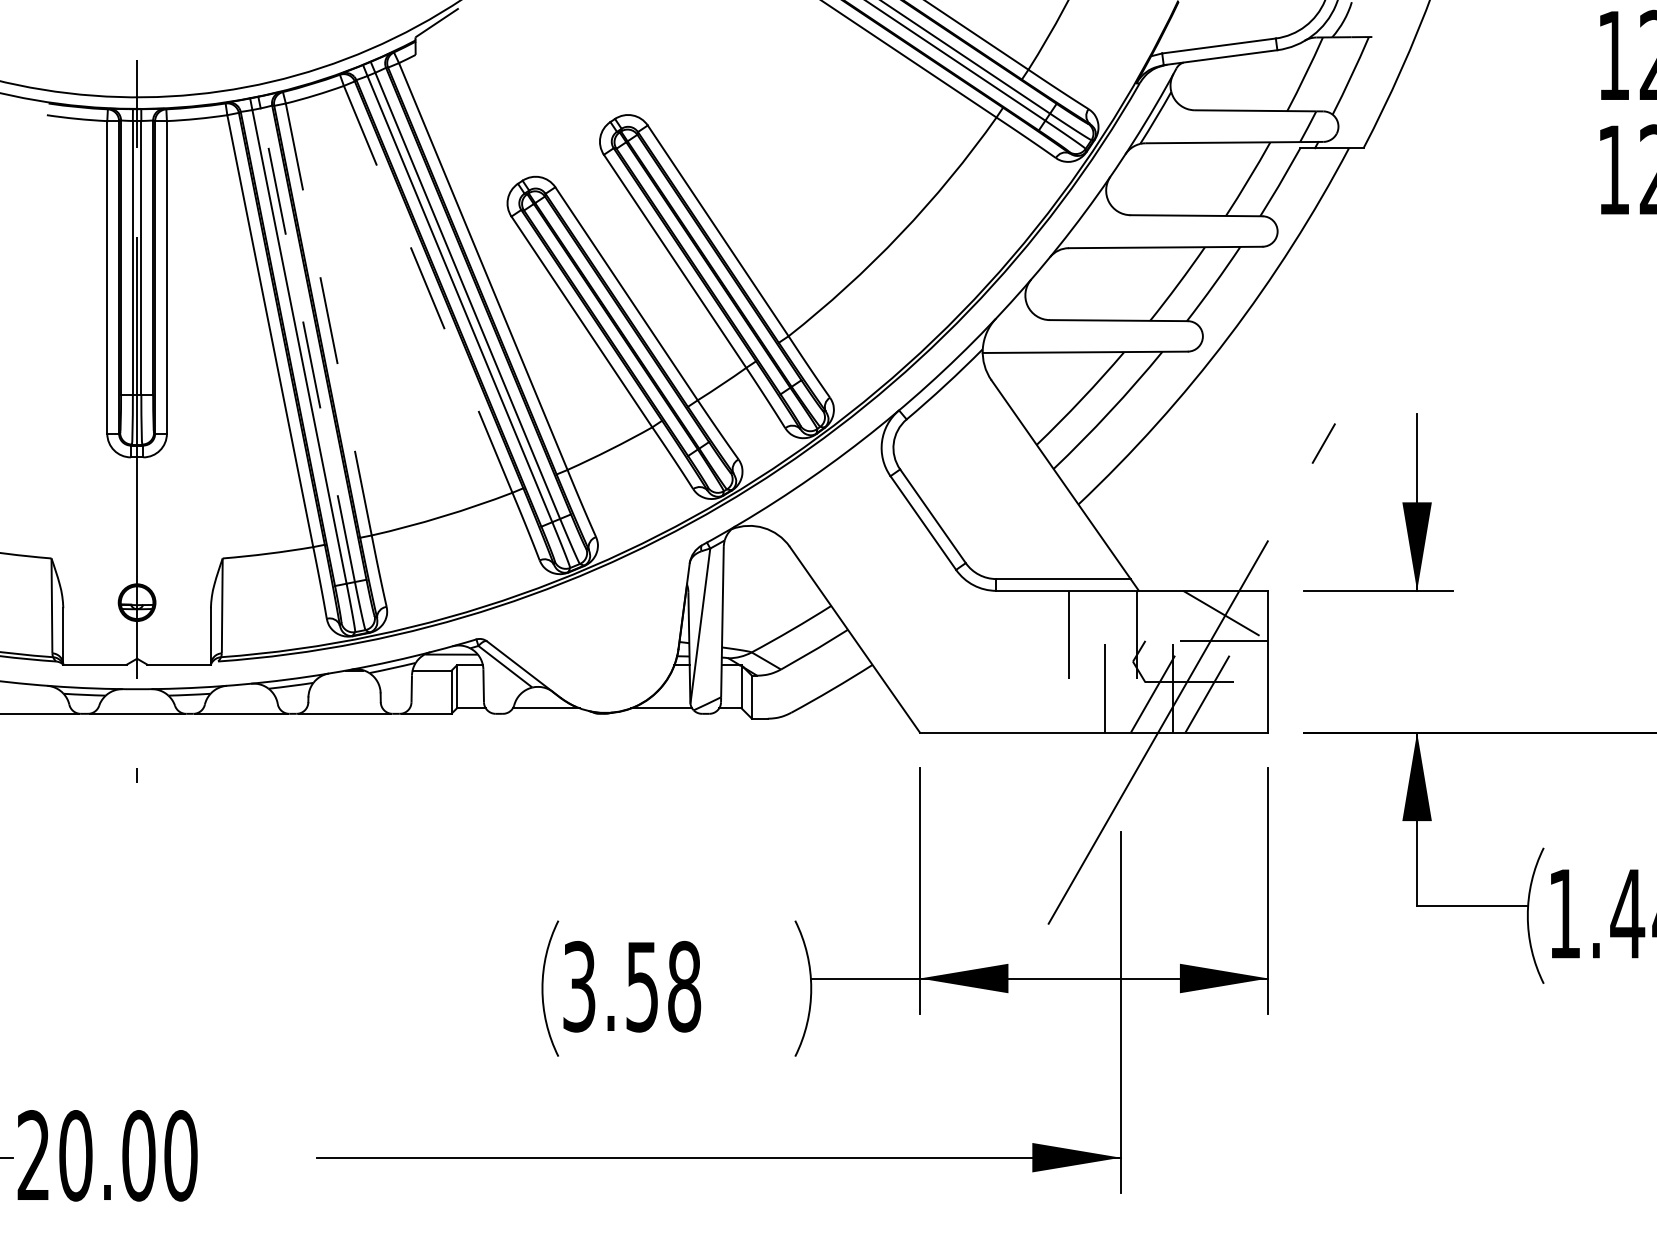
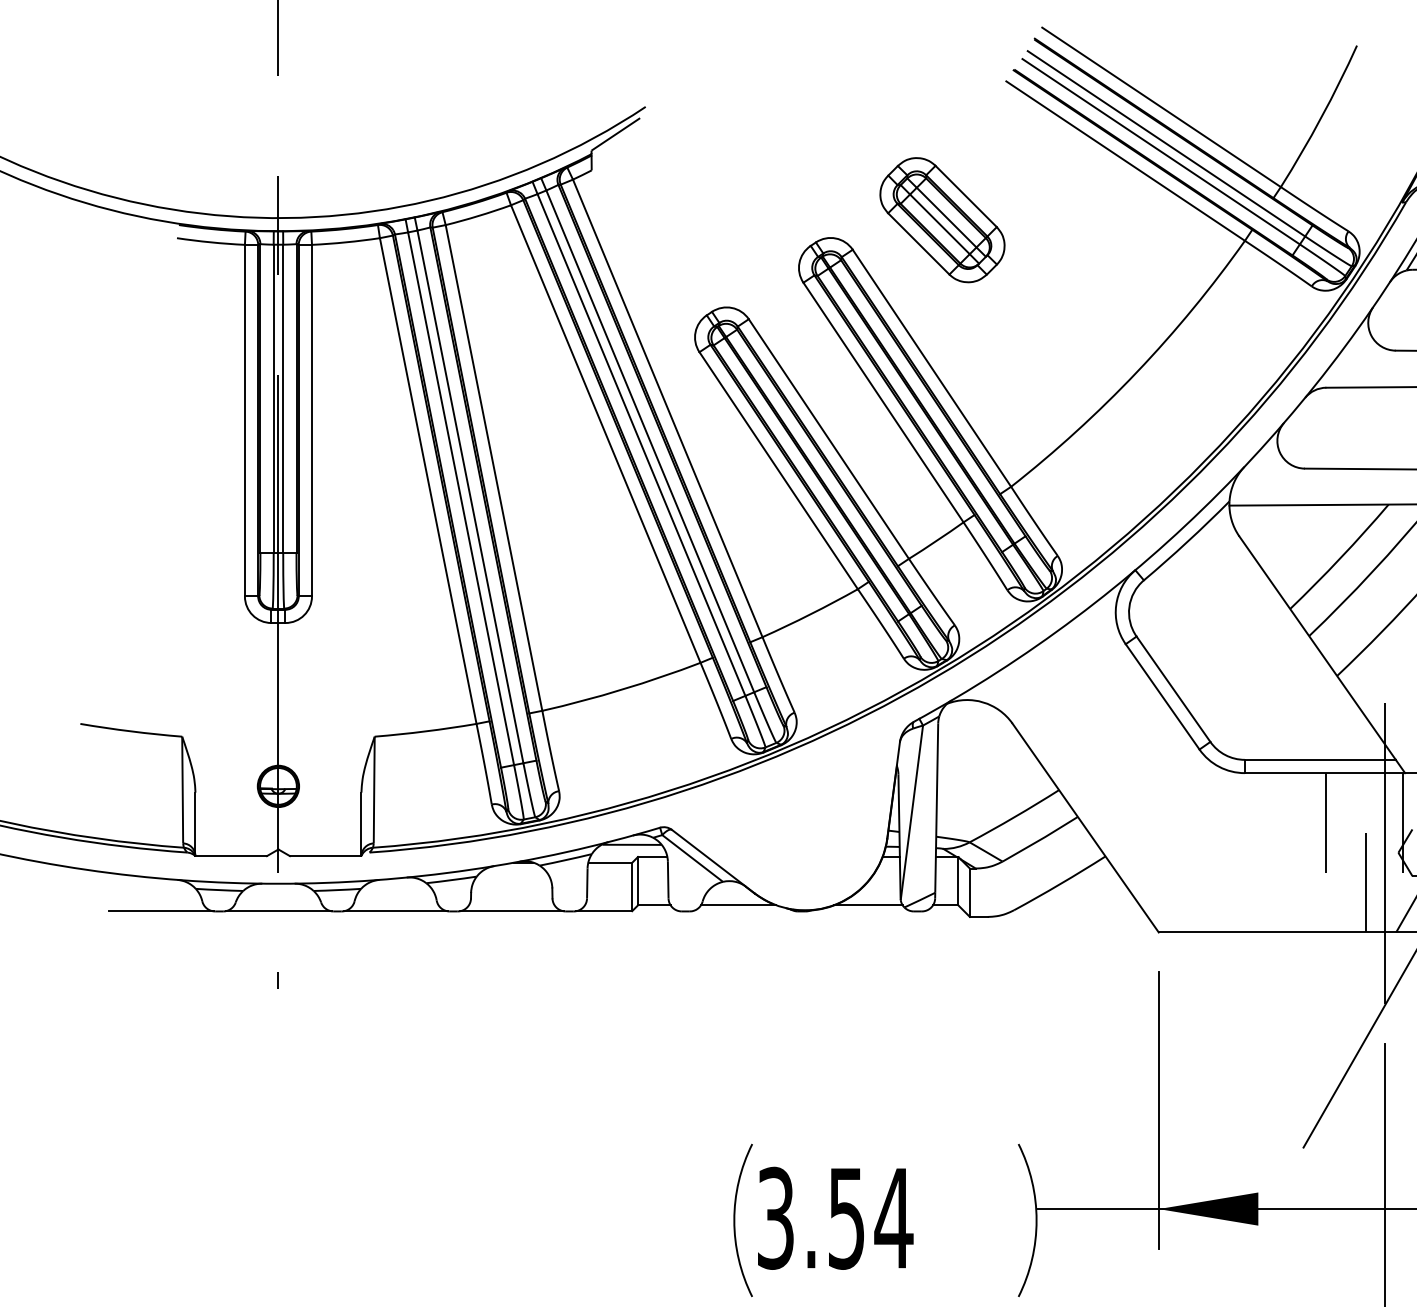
part: (727, 99) -> (942, 220), added
line: (428, 288) -> (606, 433), dashed -> solid
line: (328, 320) -> (493, 469), dashed -> solid
line: (307, 344) -> (470, 496), dashed -> solid
line: (1120, 662) -> (1384, 853), added
text: (683, 986) -> (892, 1218), 3.58 -> 3.54

